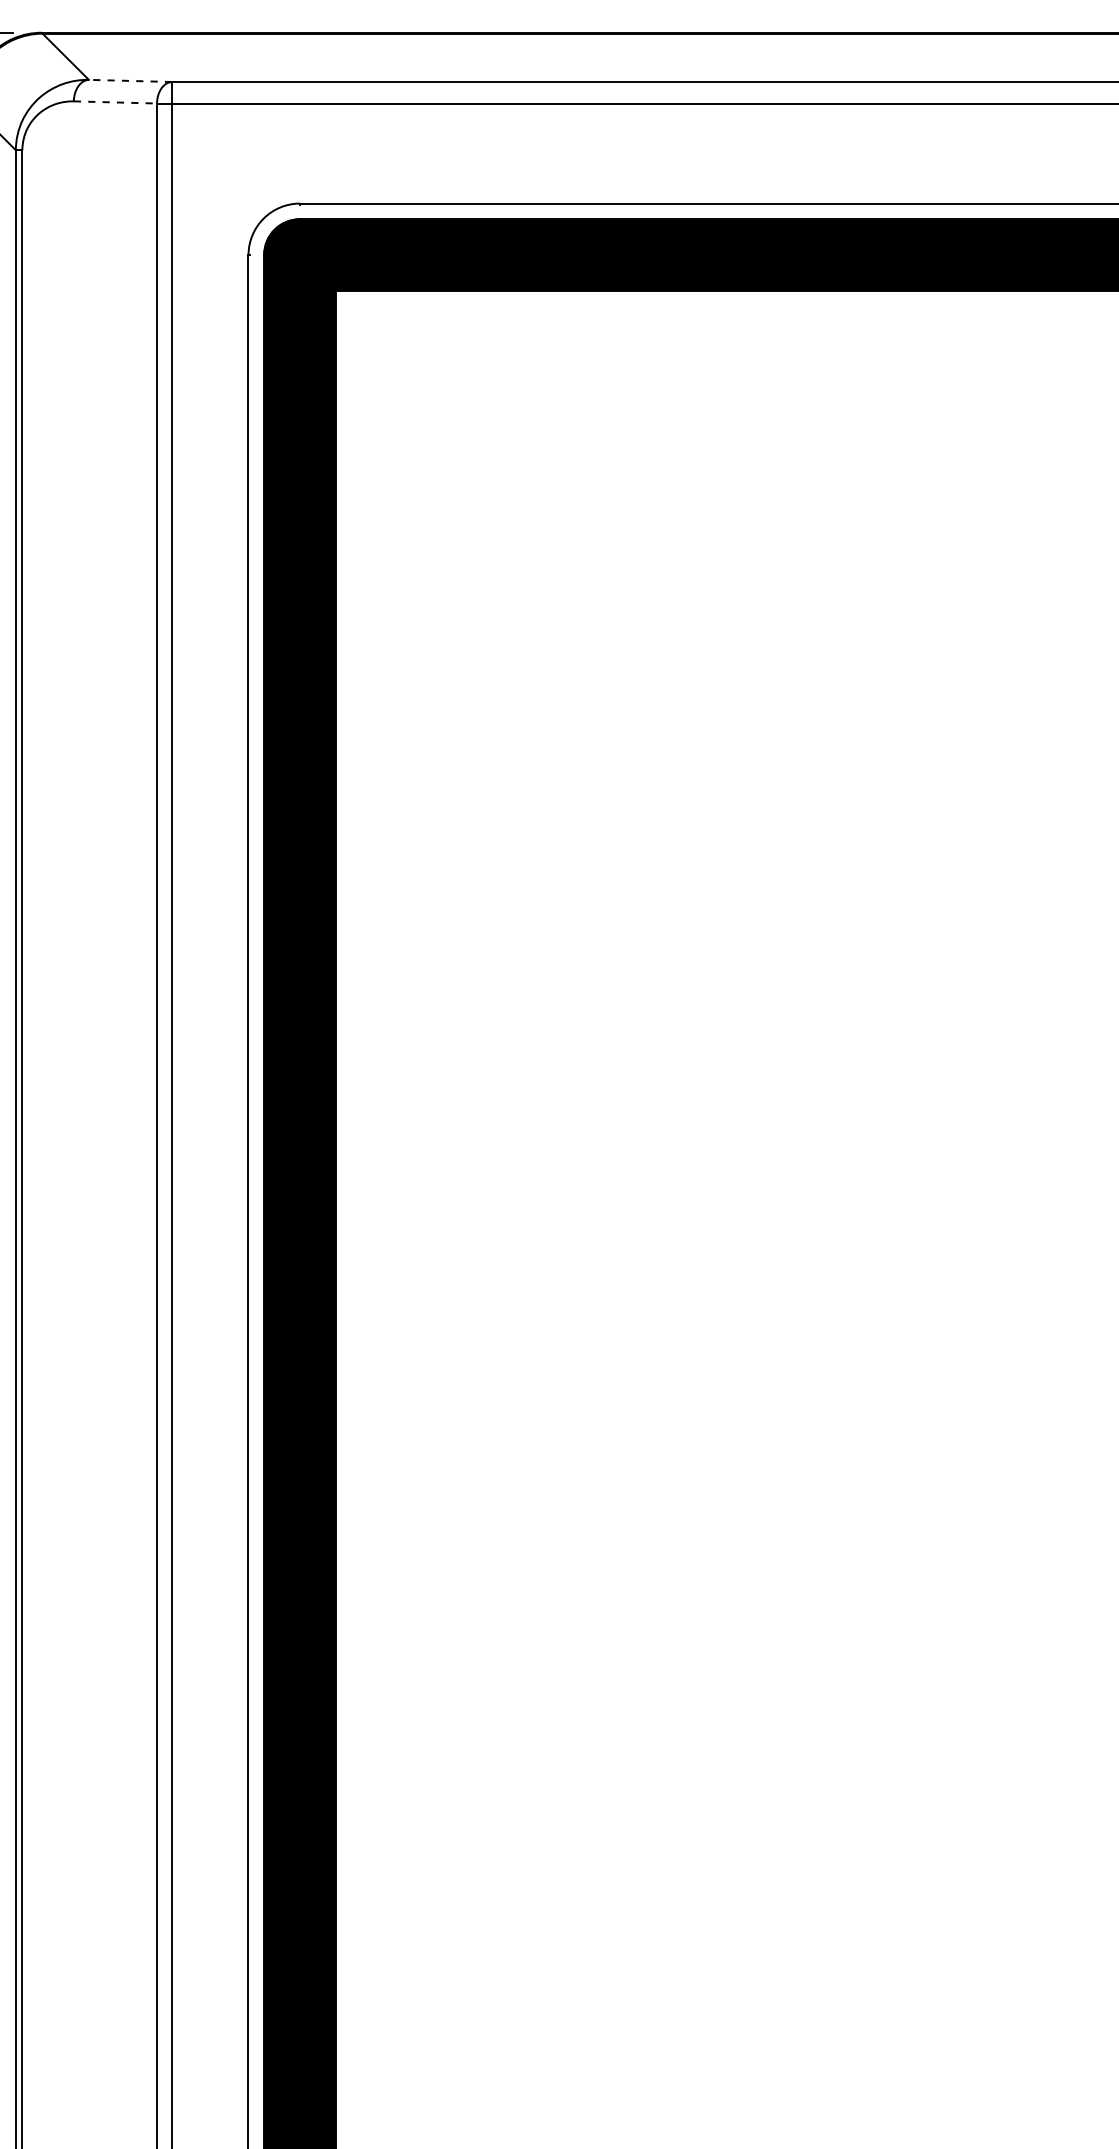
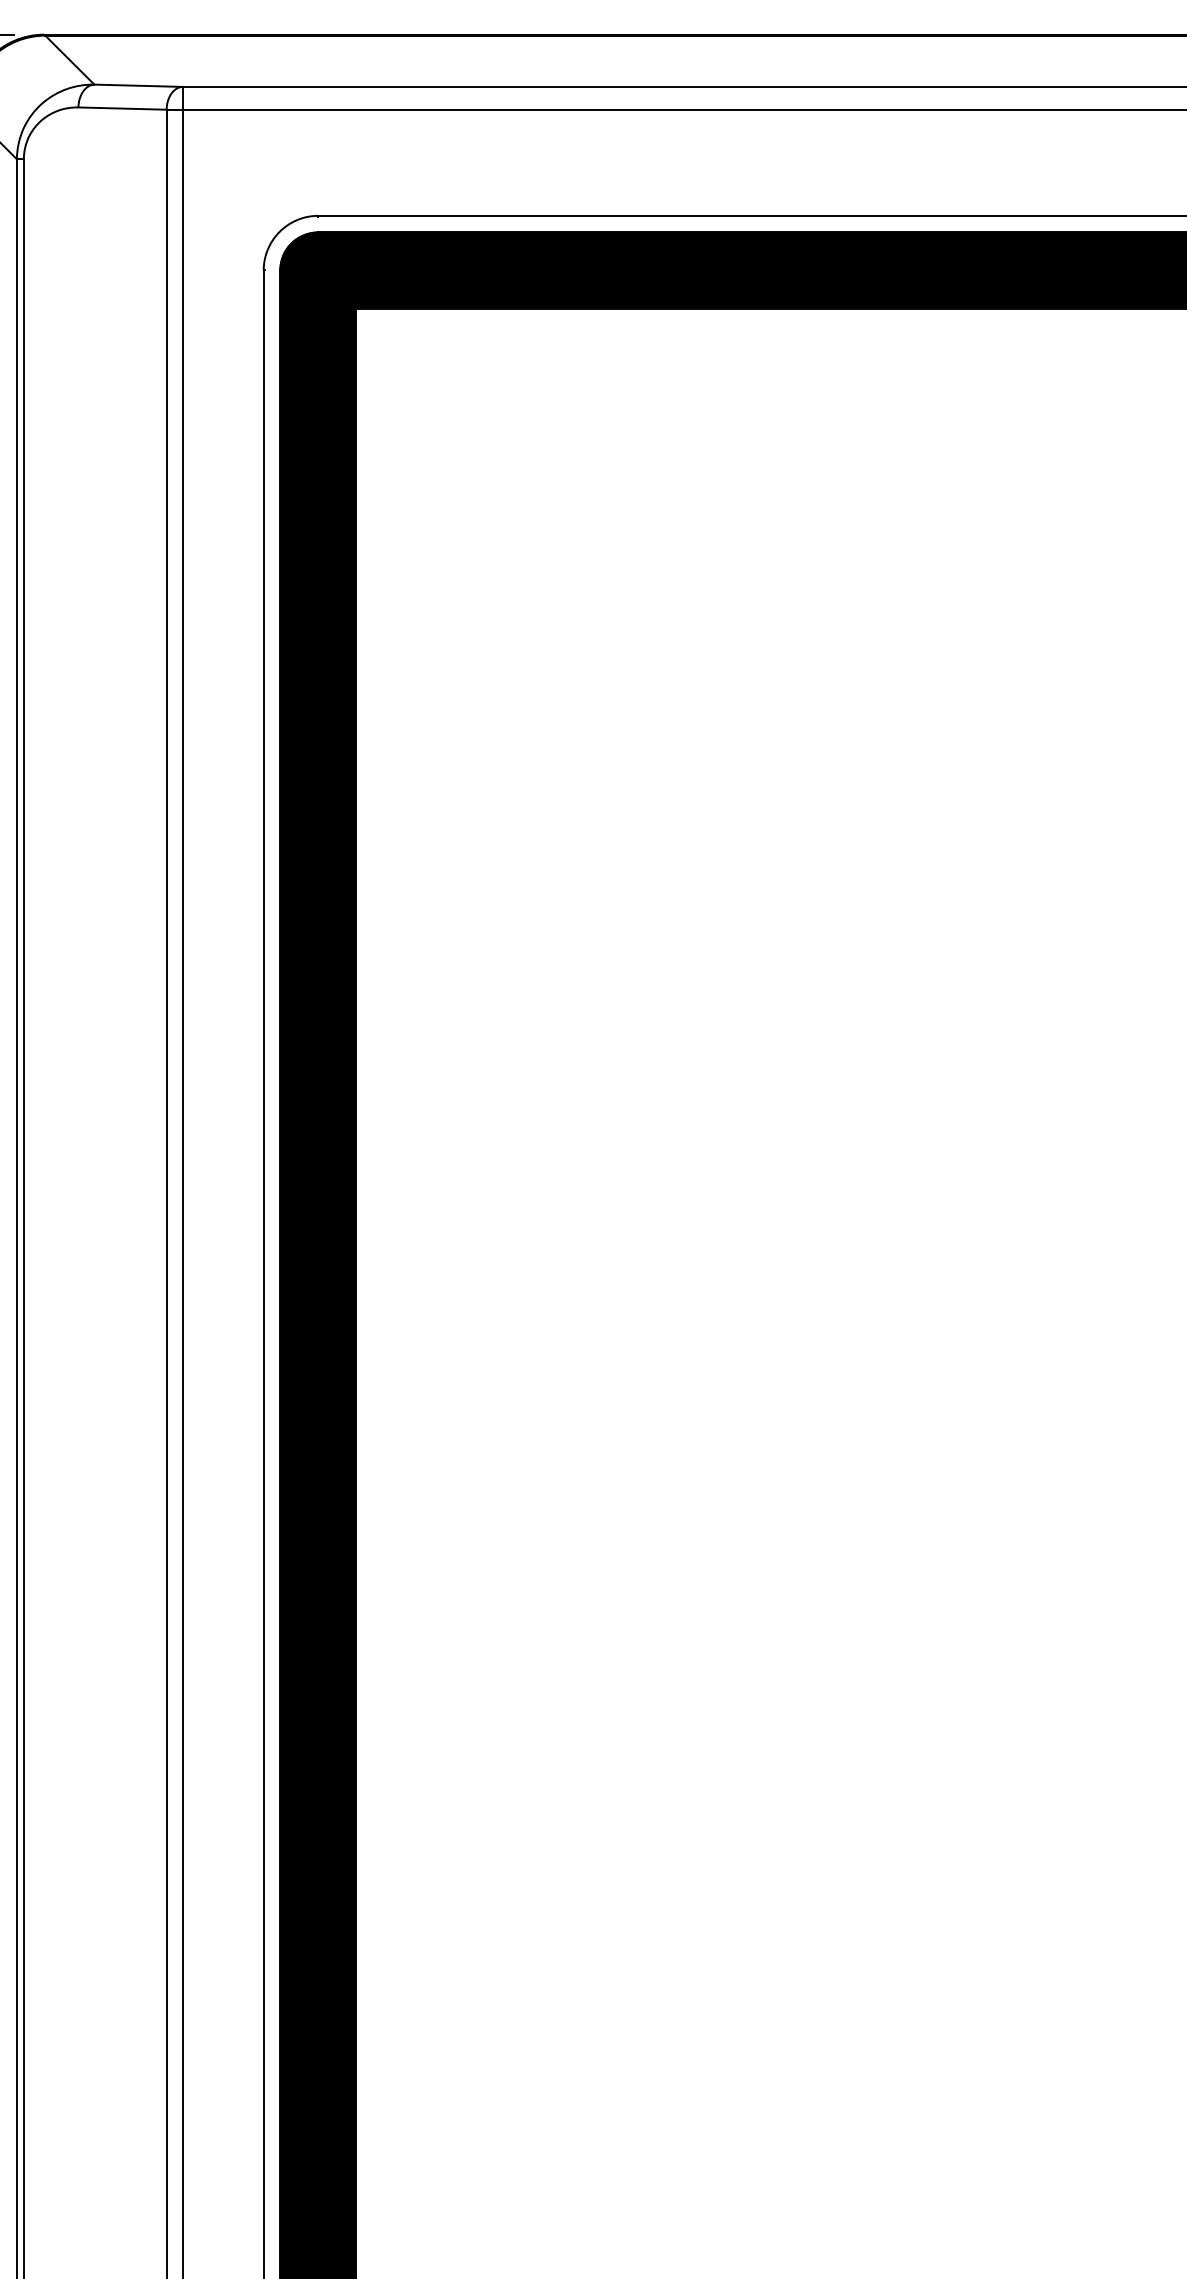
line: (130, 80) -> (138, 85), dashed -> solid
line: (116, 102) -> (123, 108), dashed -> solid

